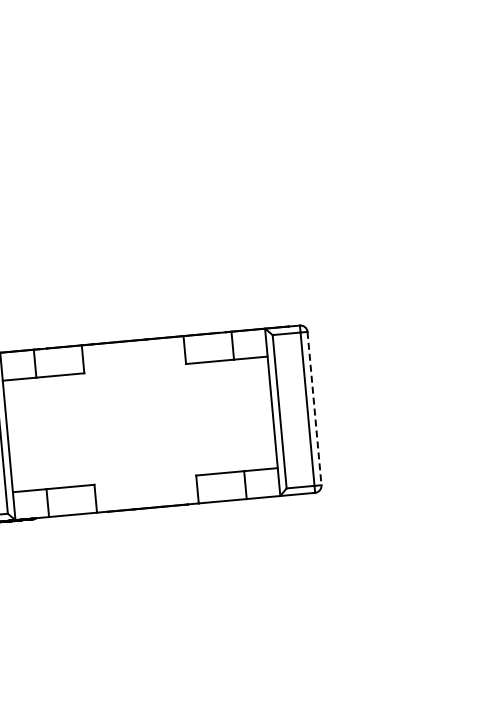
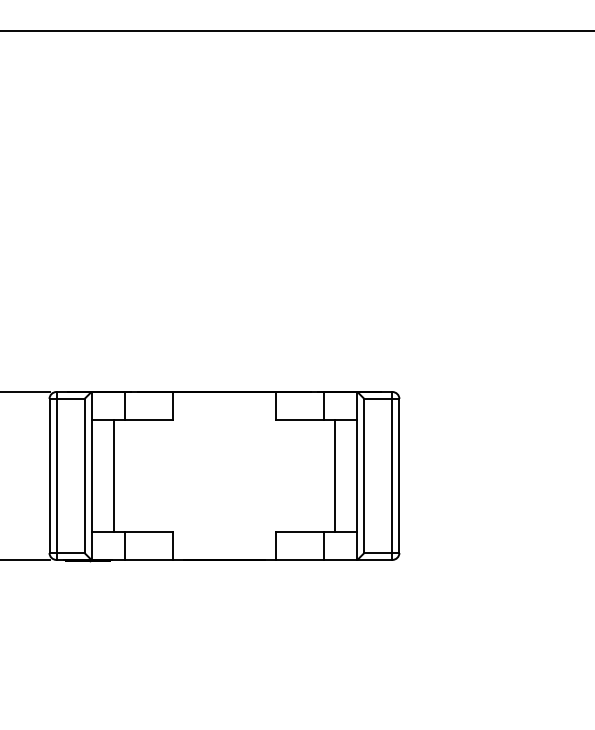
line: (314, 408) -> (399, 475), dashed -> solid
line: (249, 413) -> (334, 475), added
line: (30, 433) -> (114, 475), added

